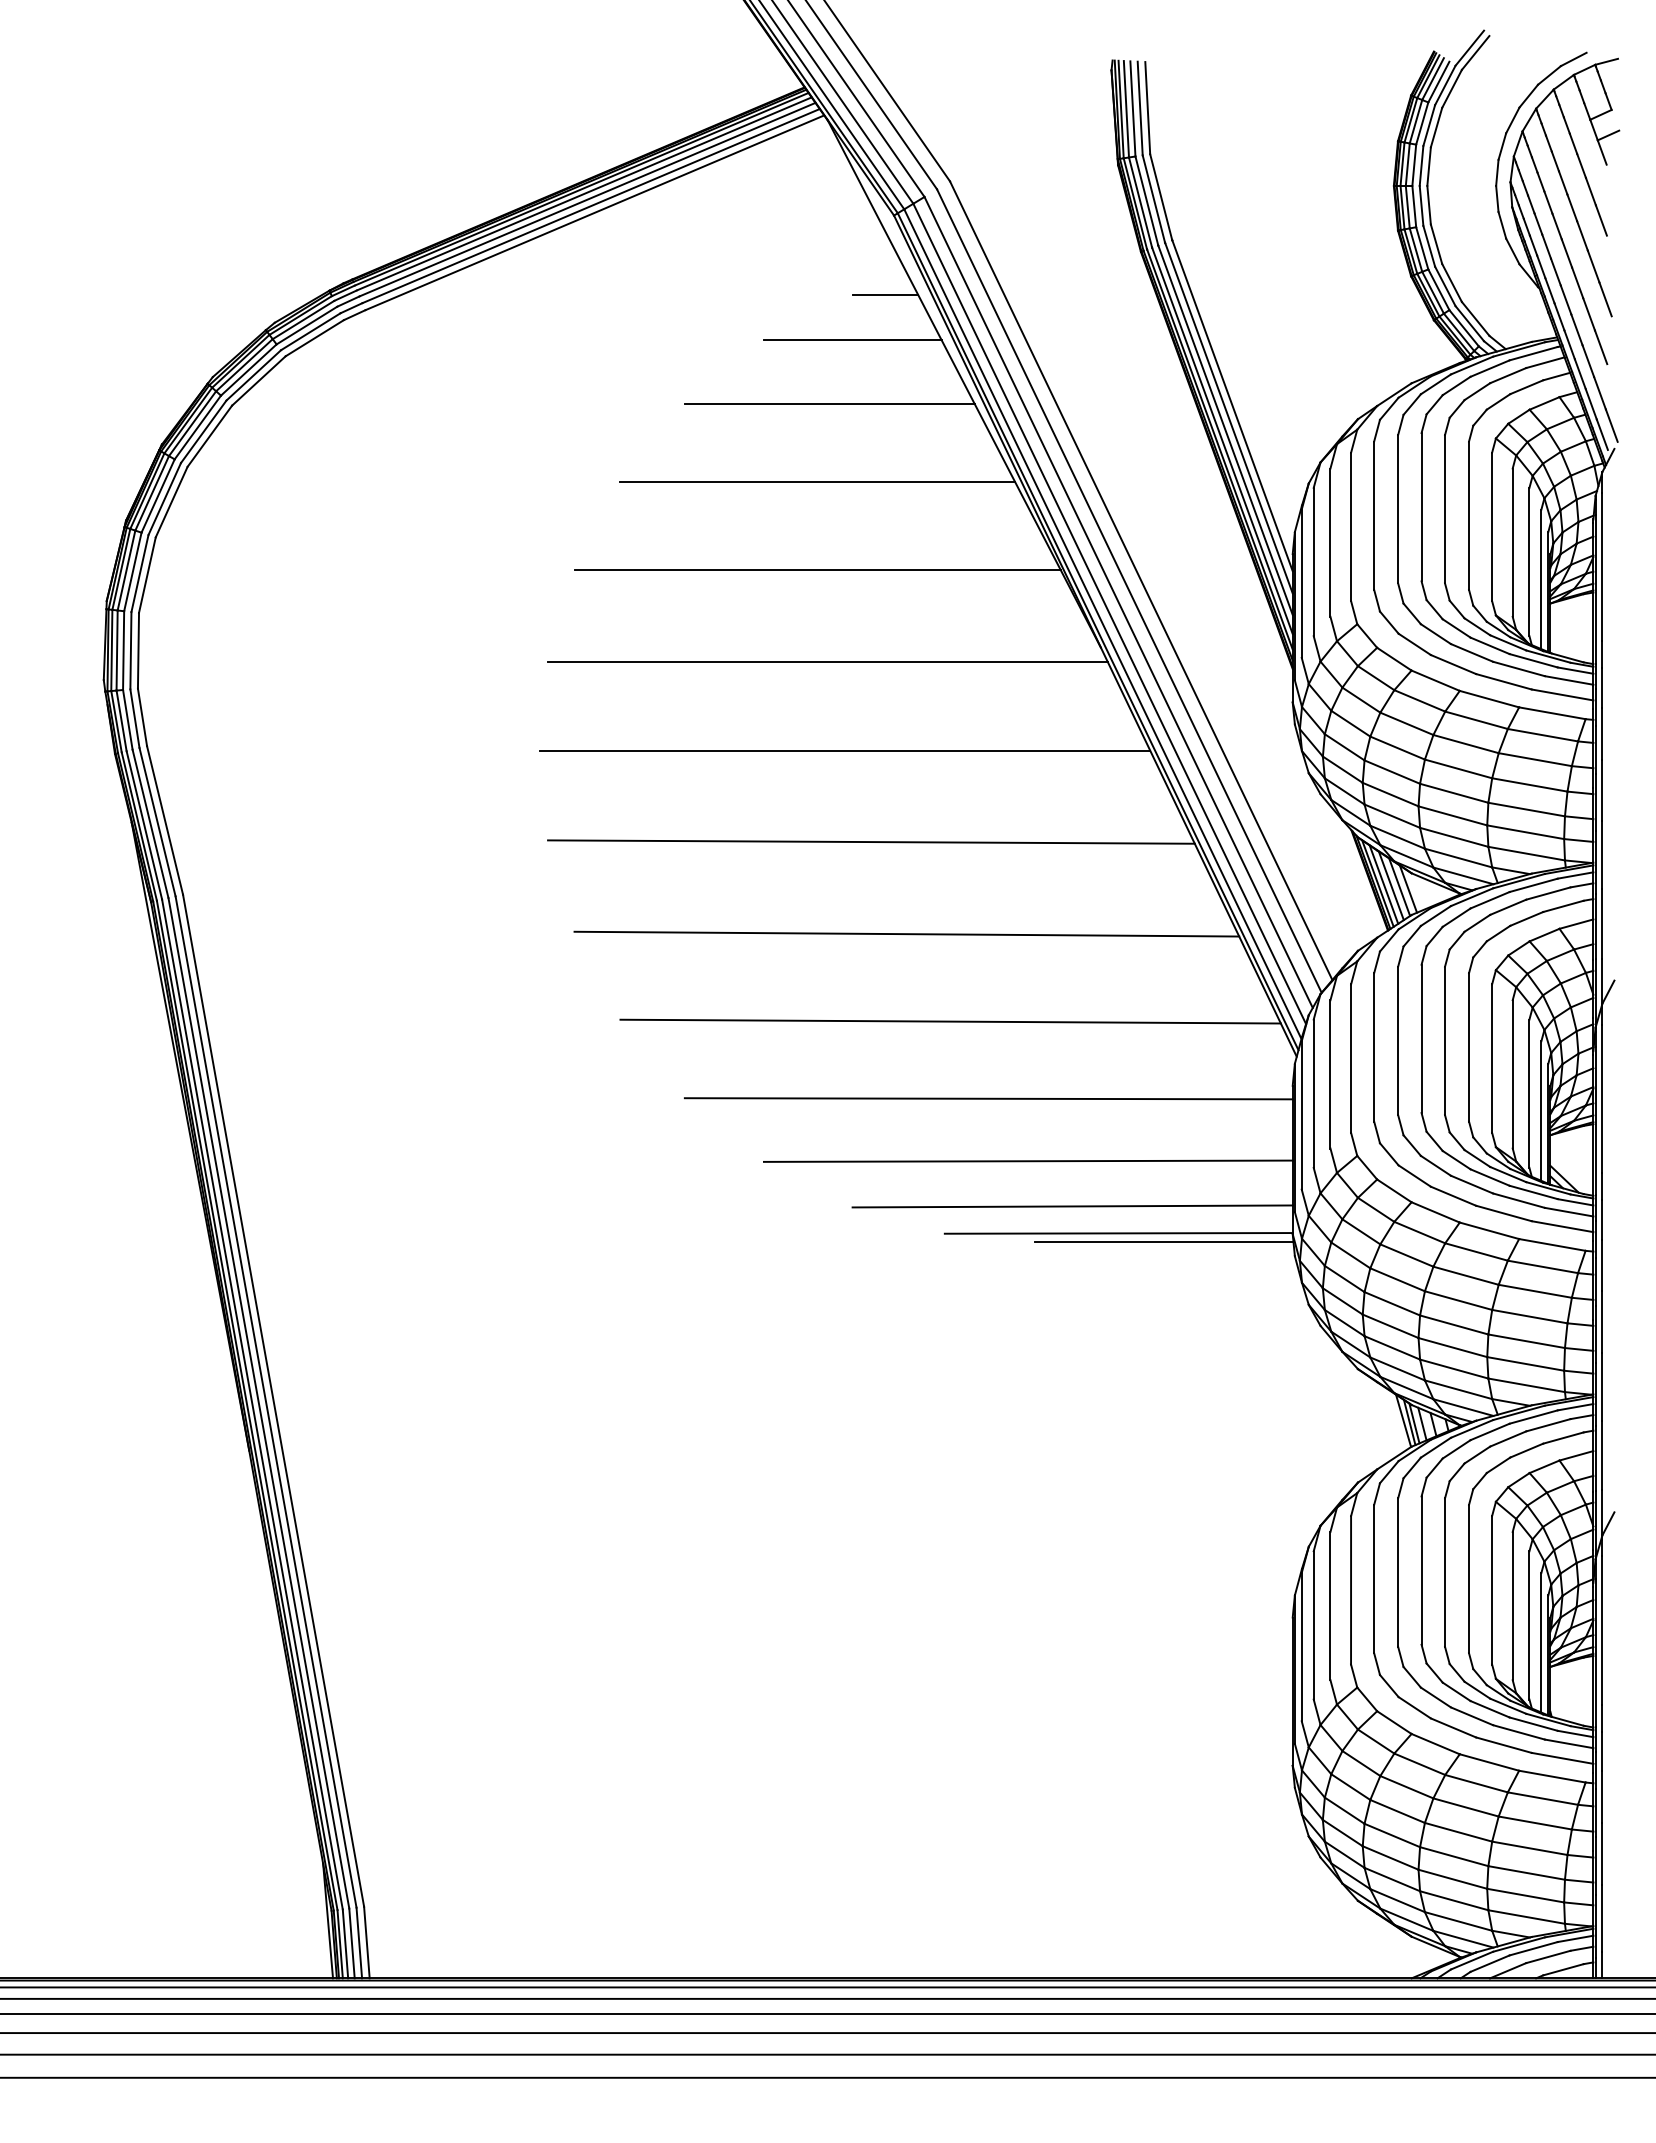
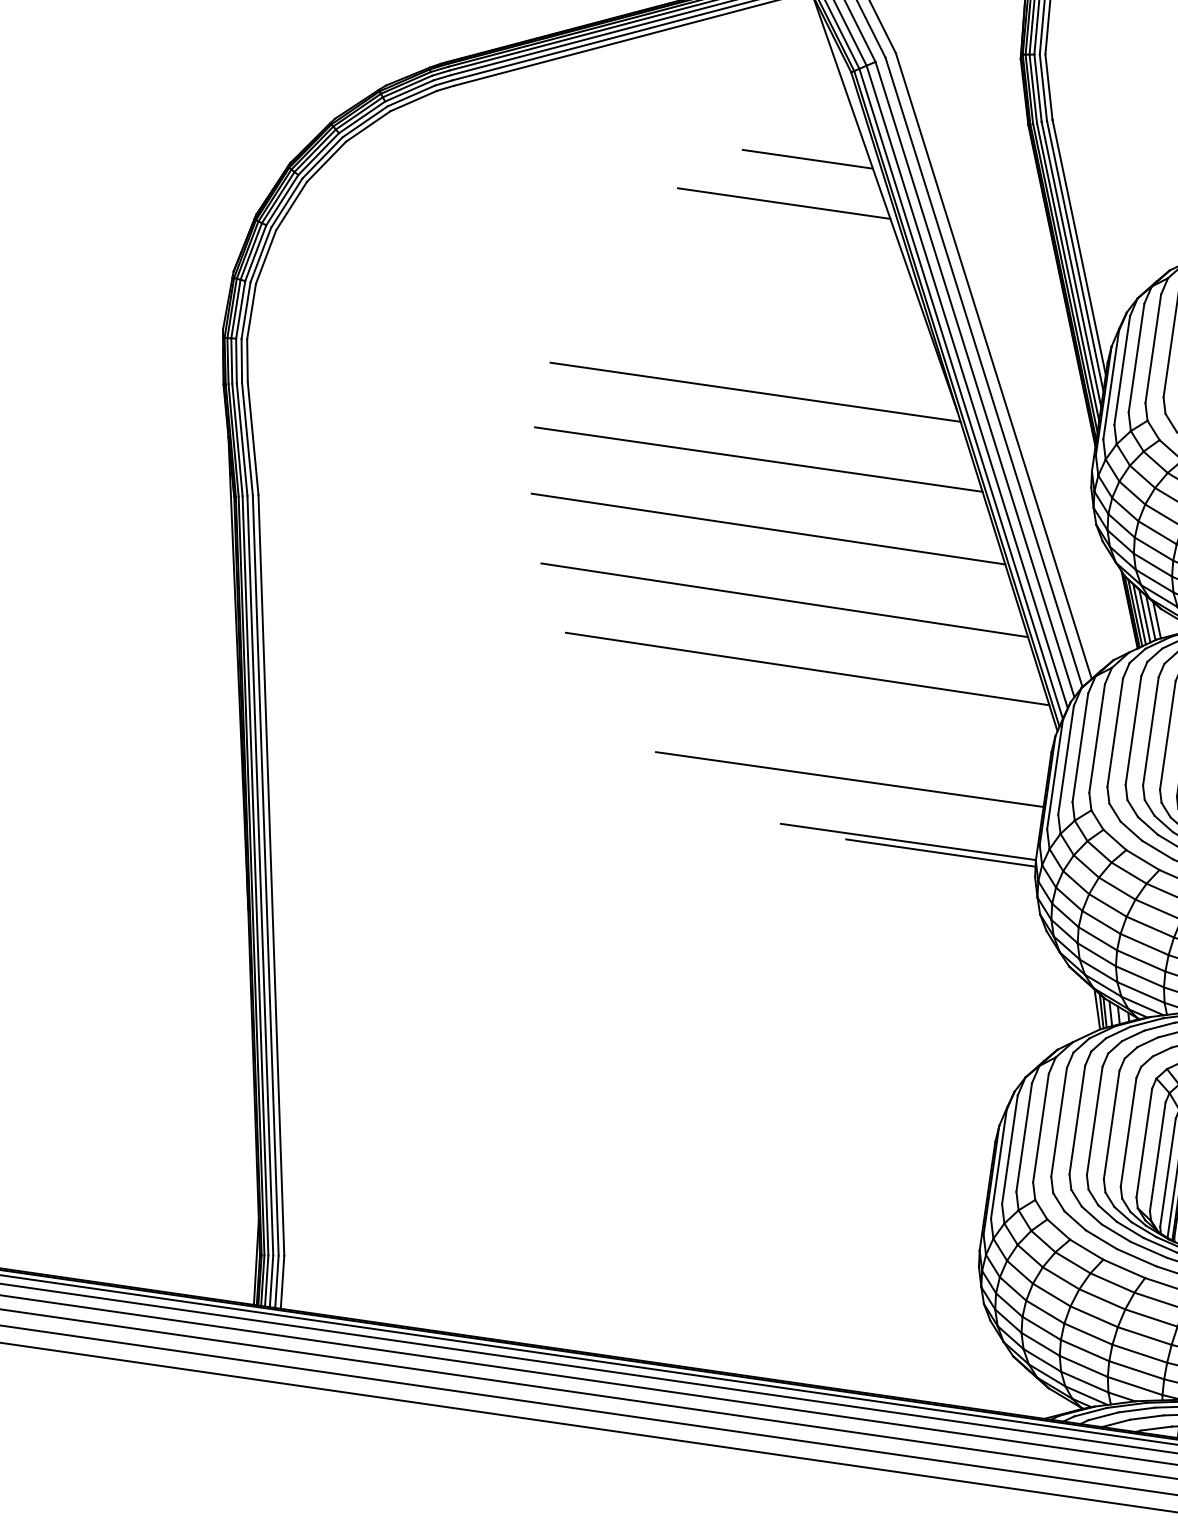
line: (885, 294) -> (836, 129), removed
line: (817, 482) -> (766, 259), removed
line: (817, 570) -> (757, 324), removed
line: (988, 1098) -> (827, 729), removed
line: (1072, 1206) -> (877, 817), removed

